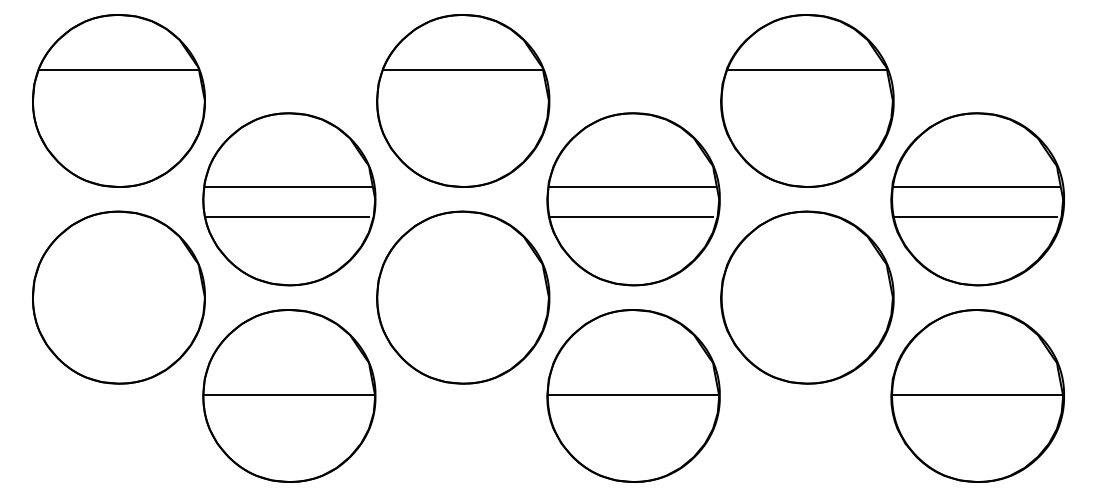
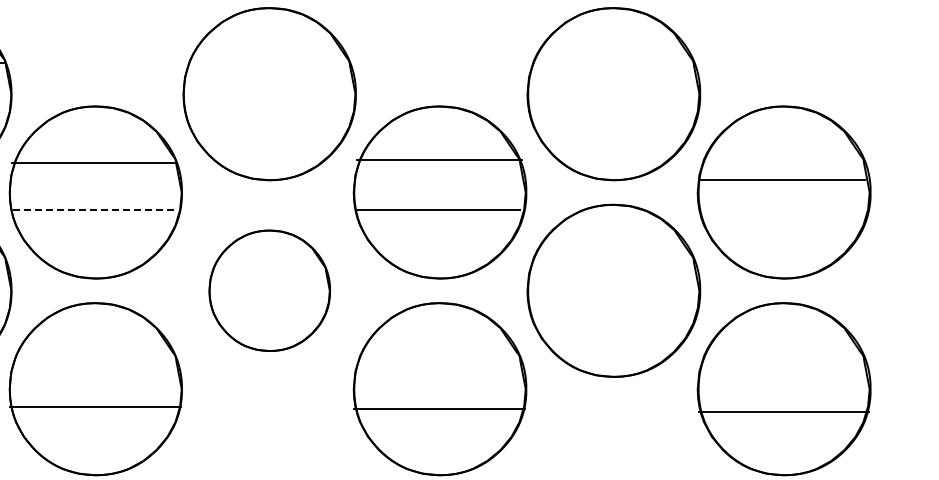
line: (463, 70) -> (270, 63), removed
line: (807, 70) -> (614, 63), removed
line: (287, 187) -> (94, 163), moved
line: (632, 187) -> (439, 160), moved
line: (288, 216) -> (95, 209), solid -> dashed
line: (976, 216) -> (783, 209), removed
part: (463, 297) -> (270, 290), size x0.7
line: (288, 394) -> (95, 406), moved
line: (632, 394) -> (439, 408), moved
line: (977, 394) -> (784, 411), moved

